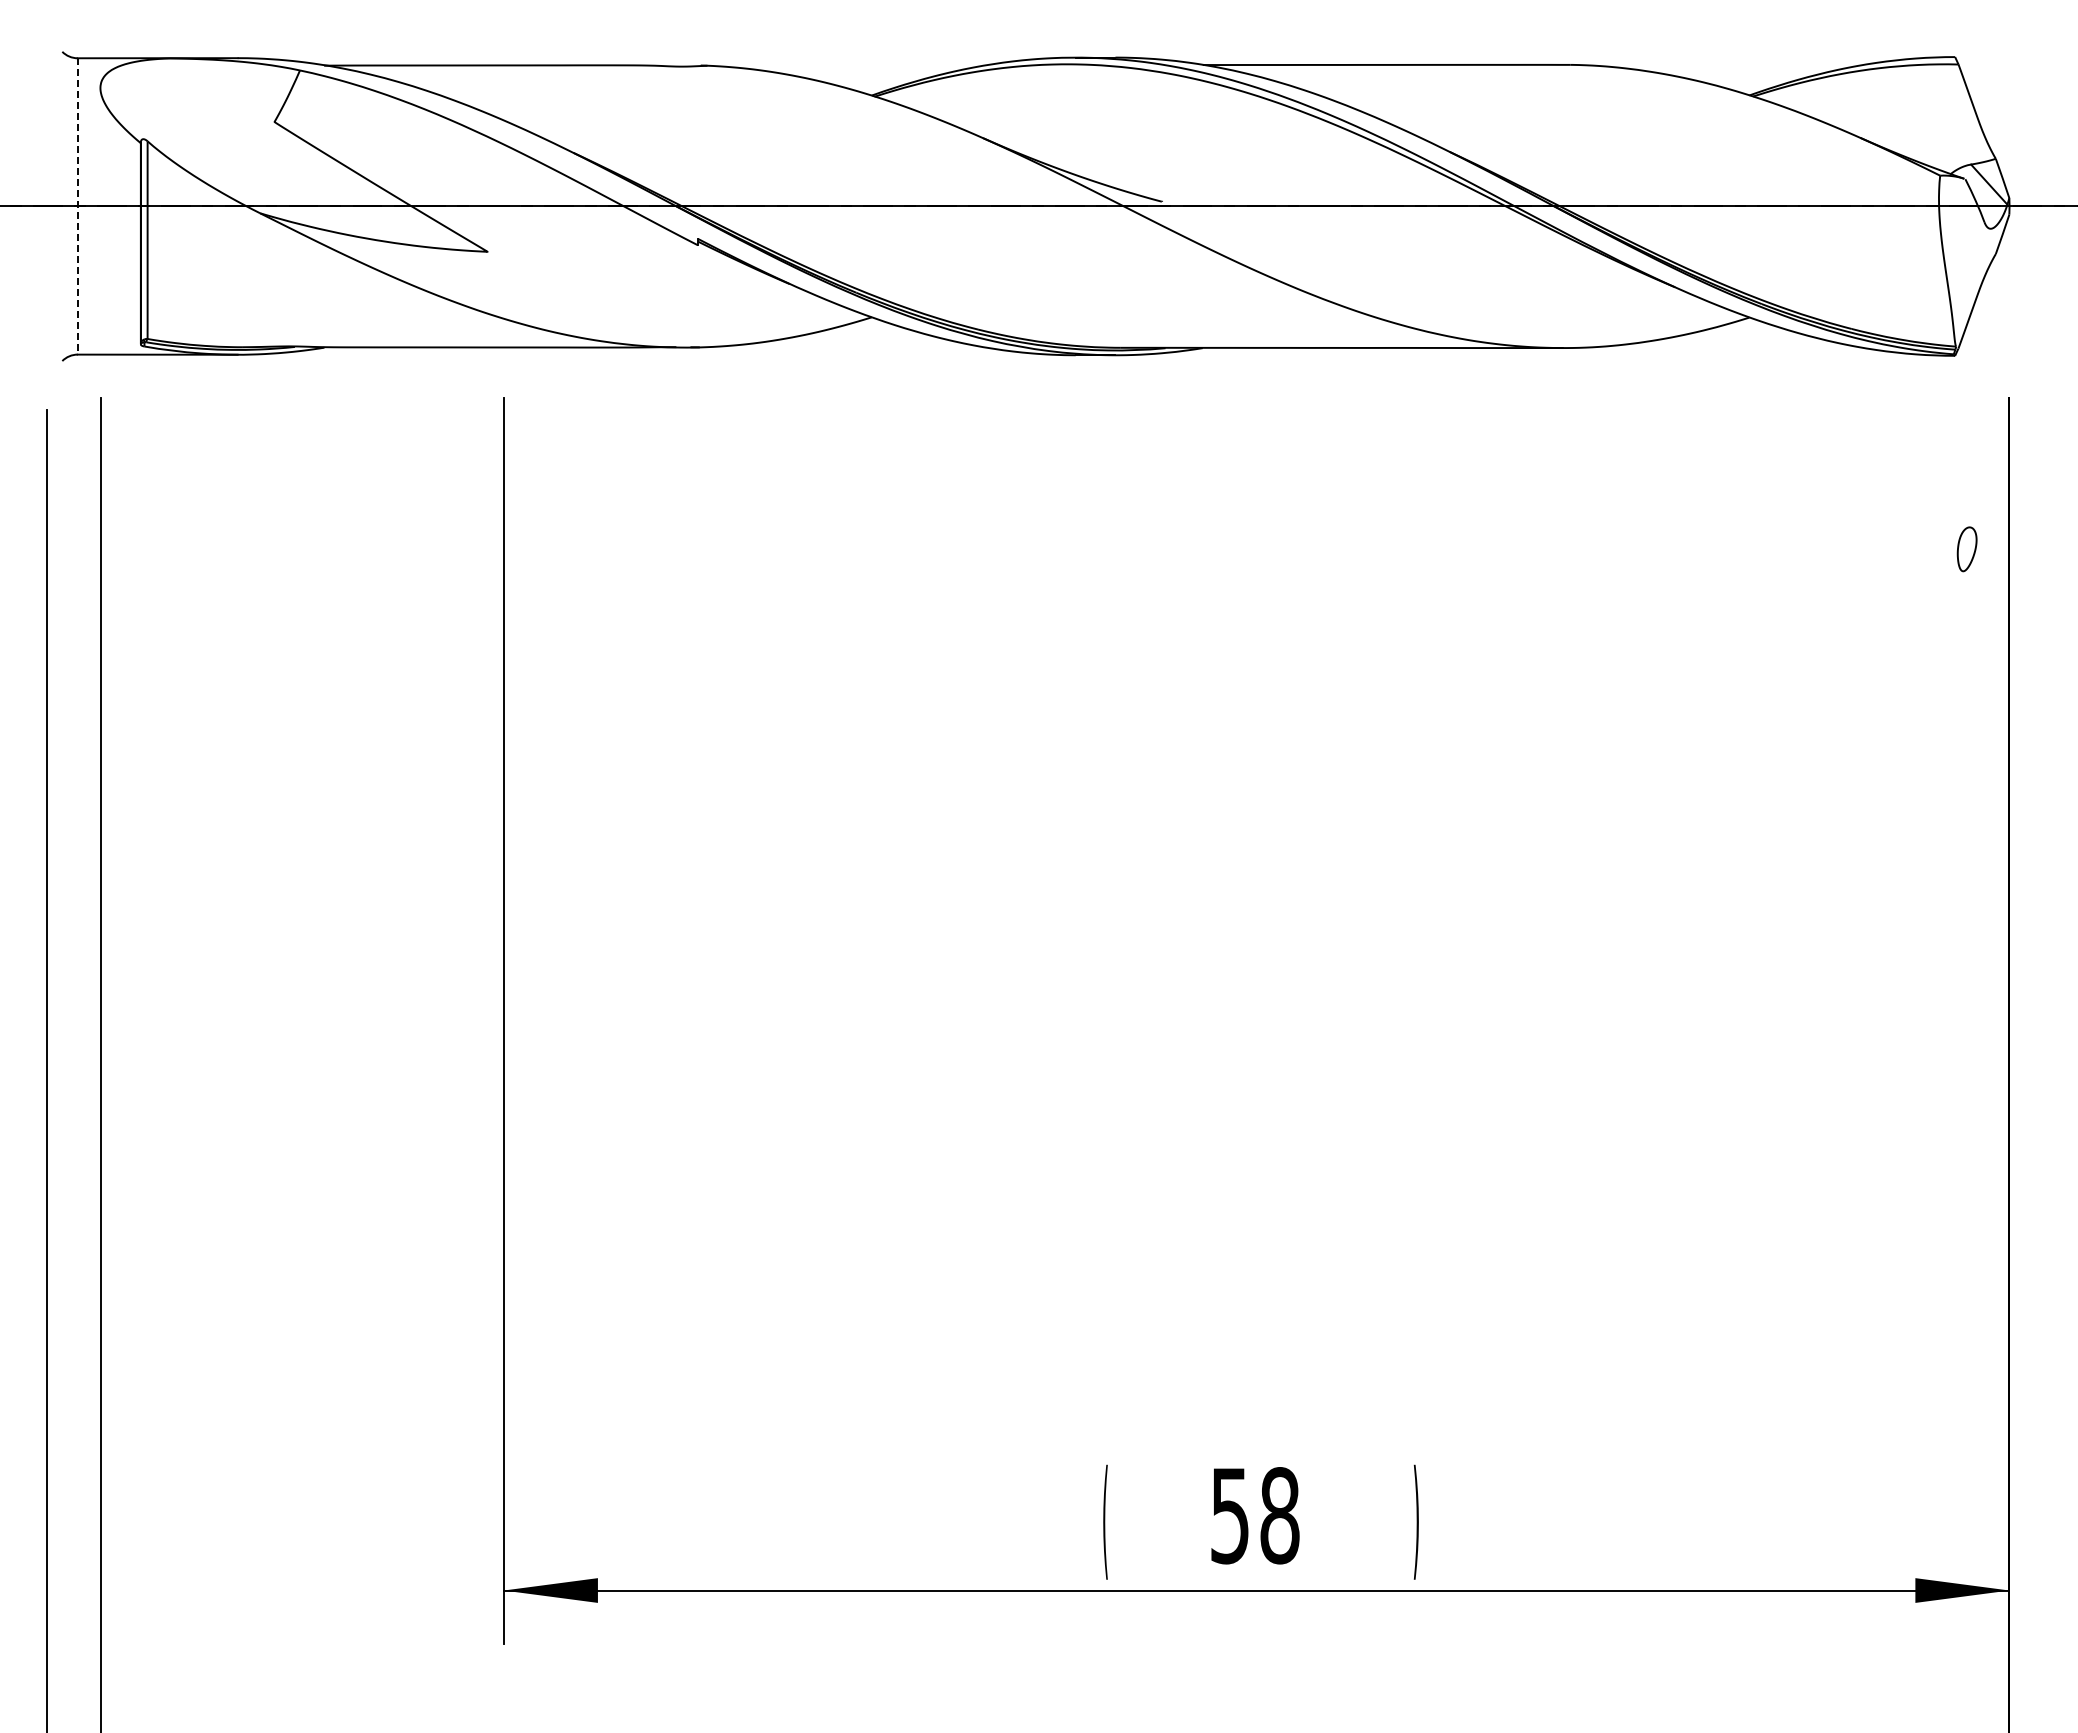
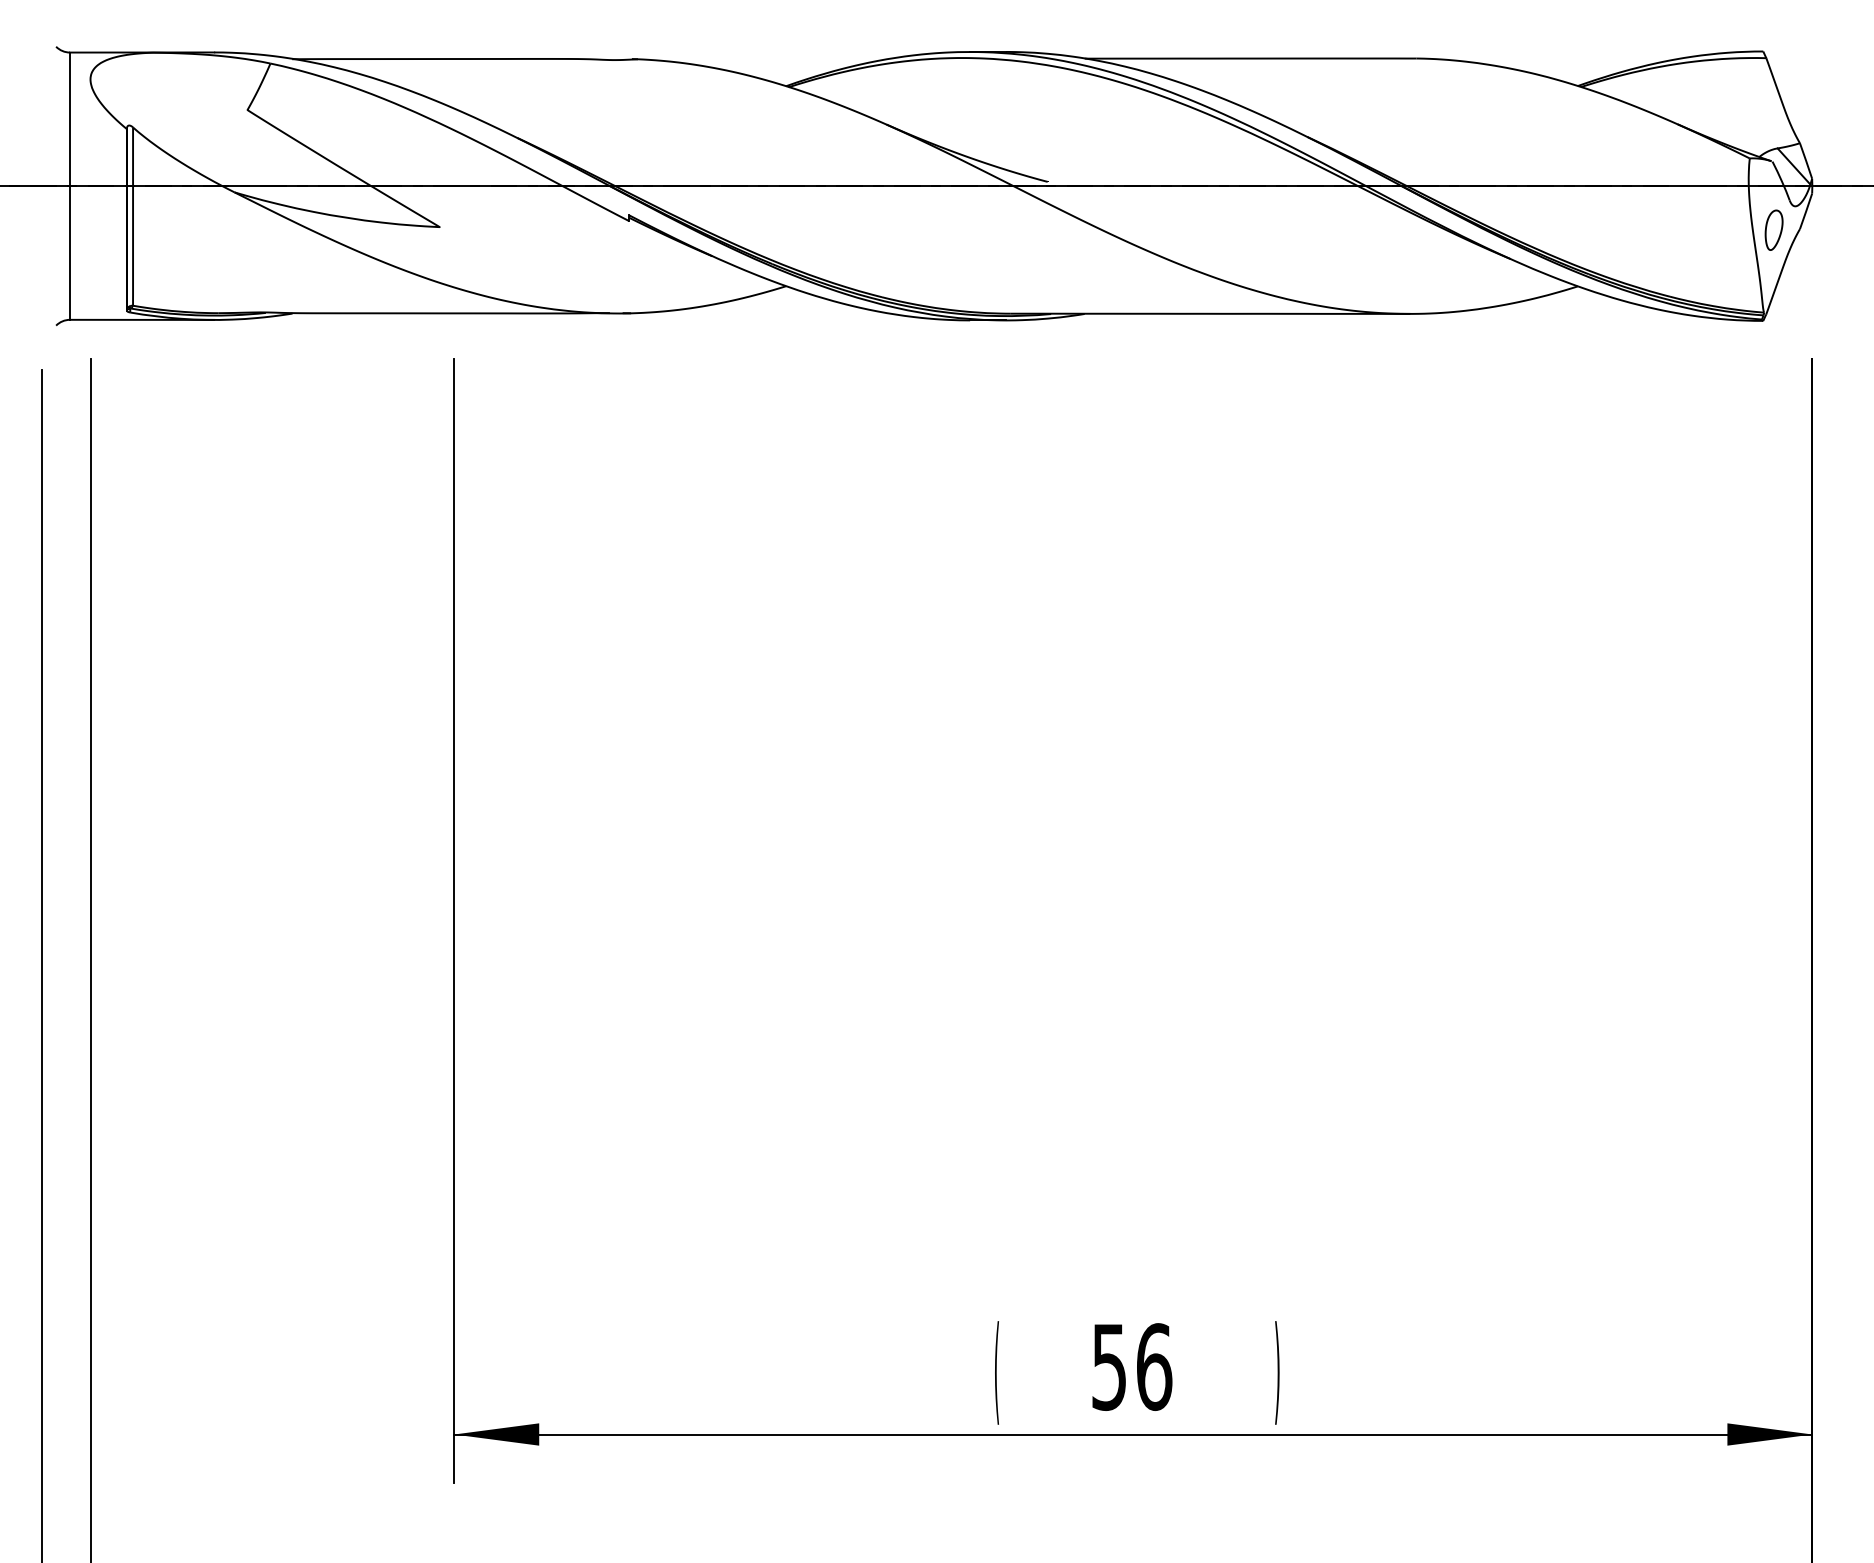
line: (77, 206) -> (69, 186), dashed -> solid
part: (1966, 549) -> (1773, 230), moved
text: (1280, 1515) -> (1154, 1366), 58 -> 56

